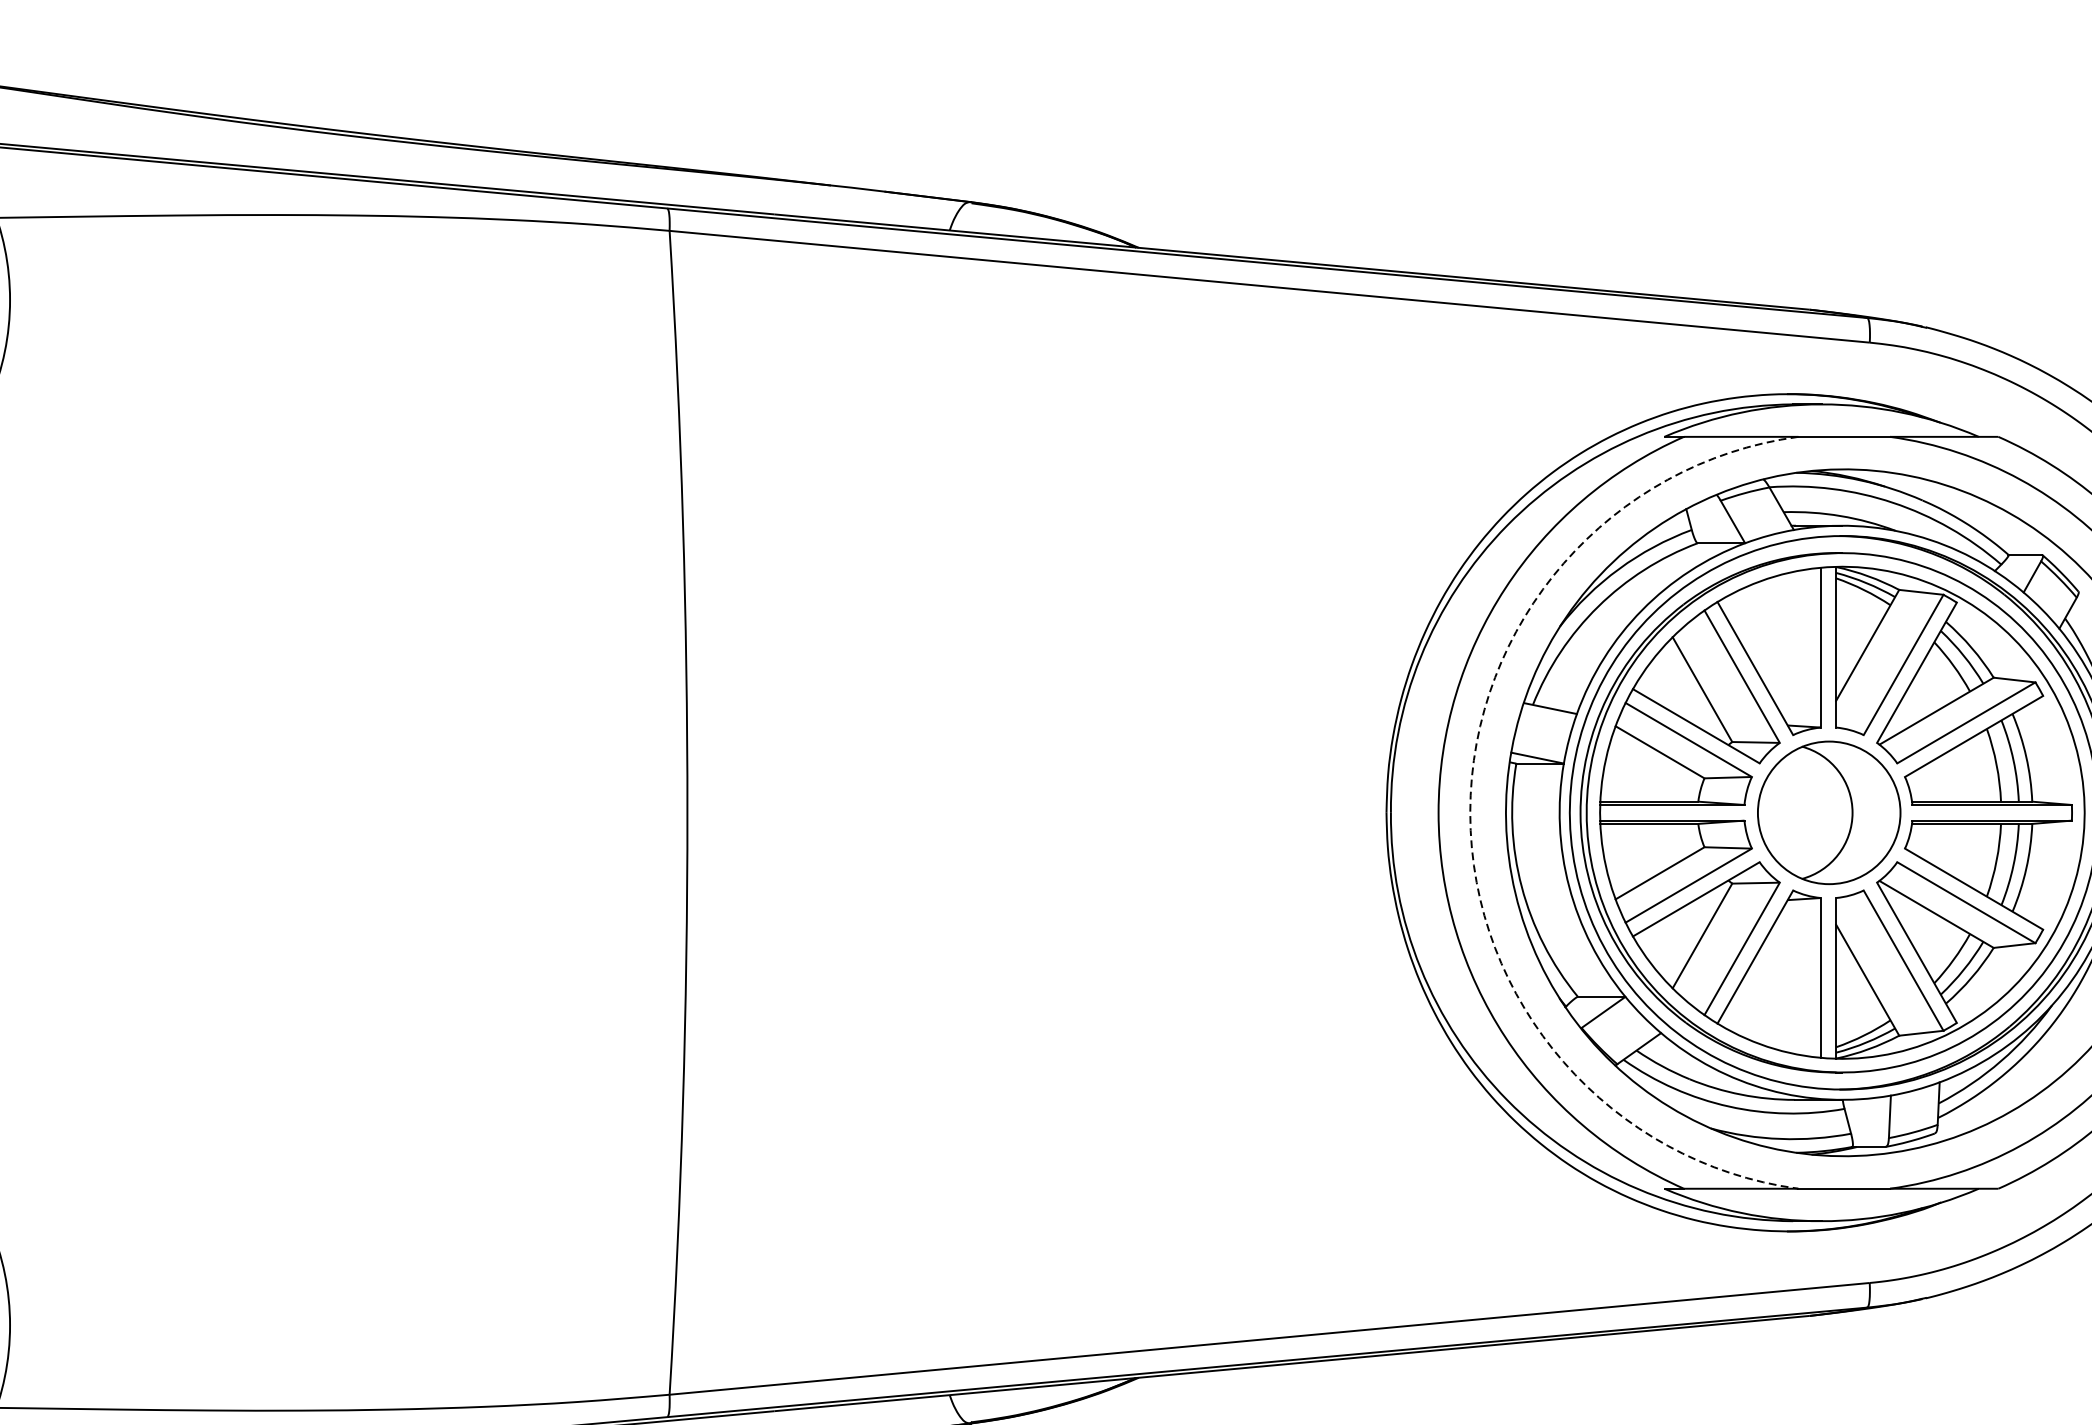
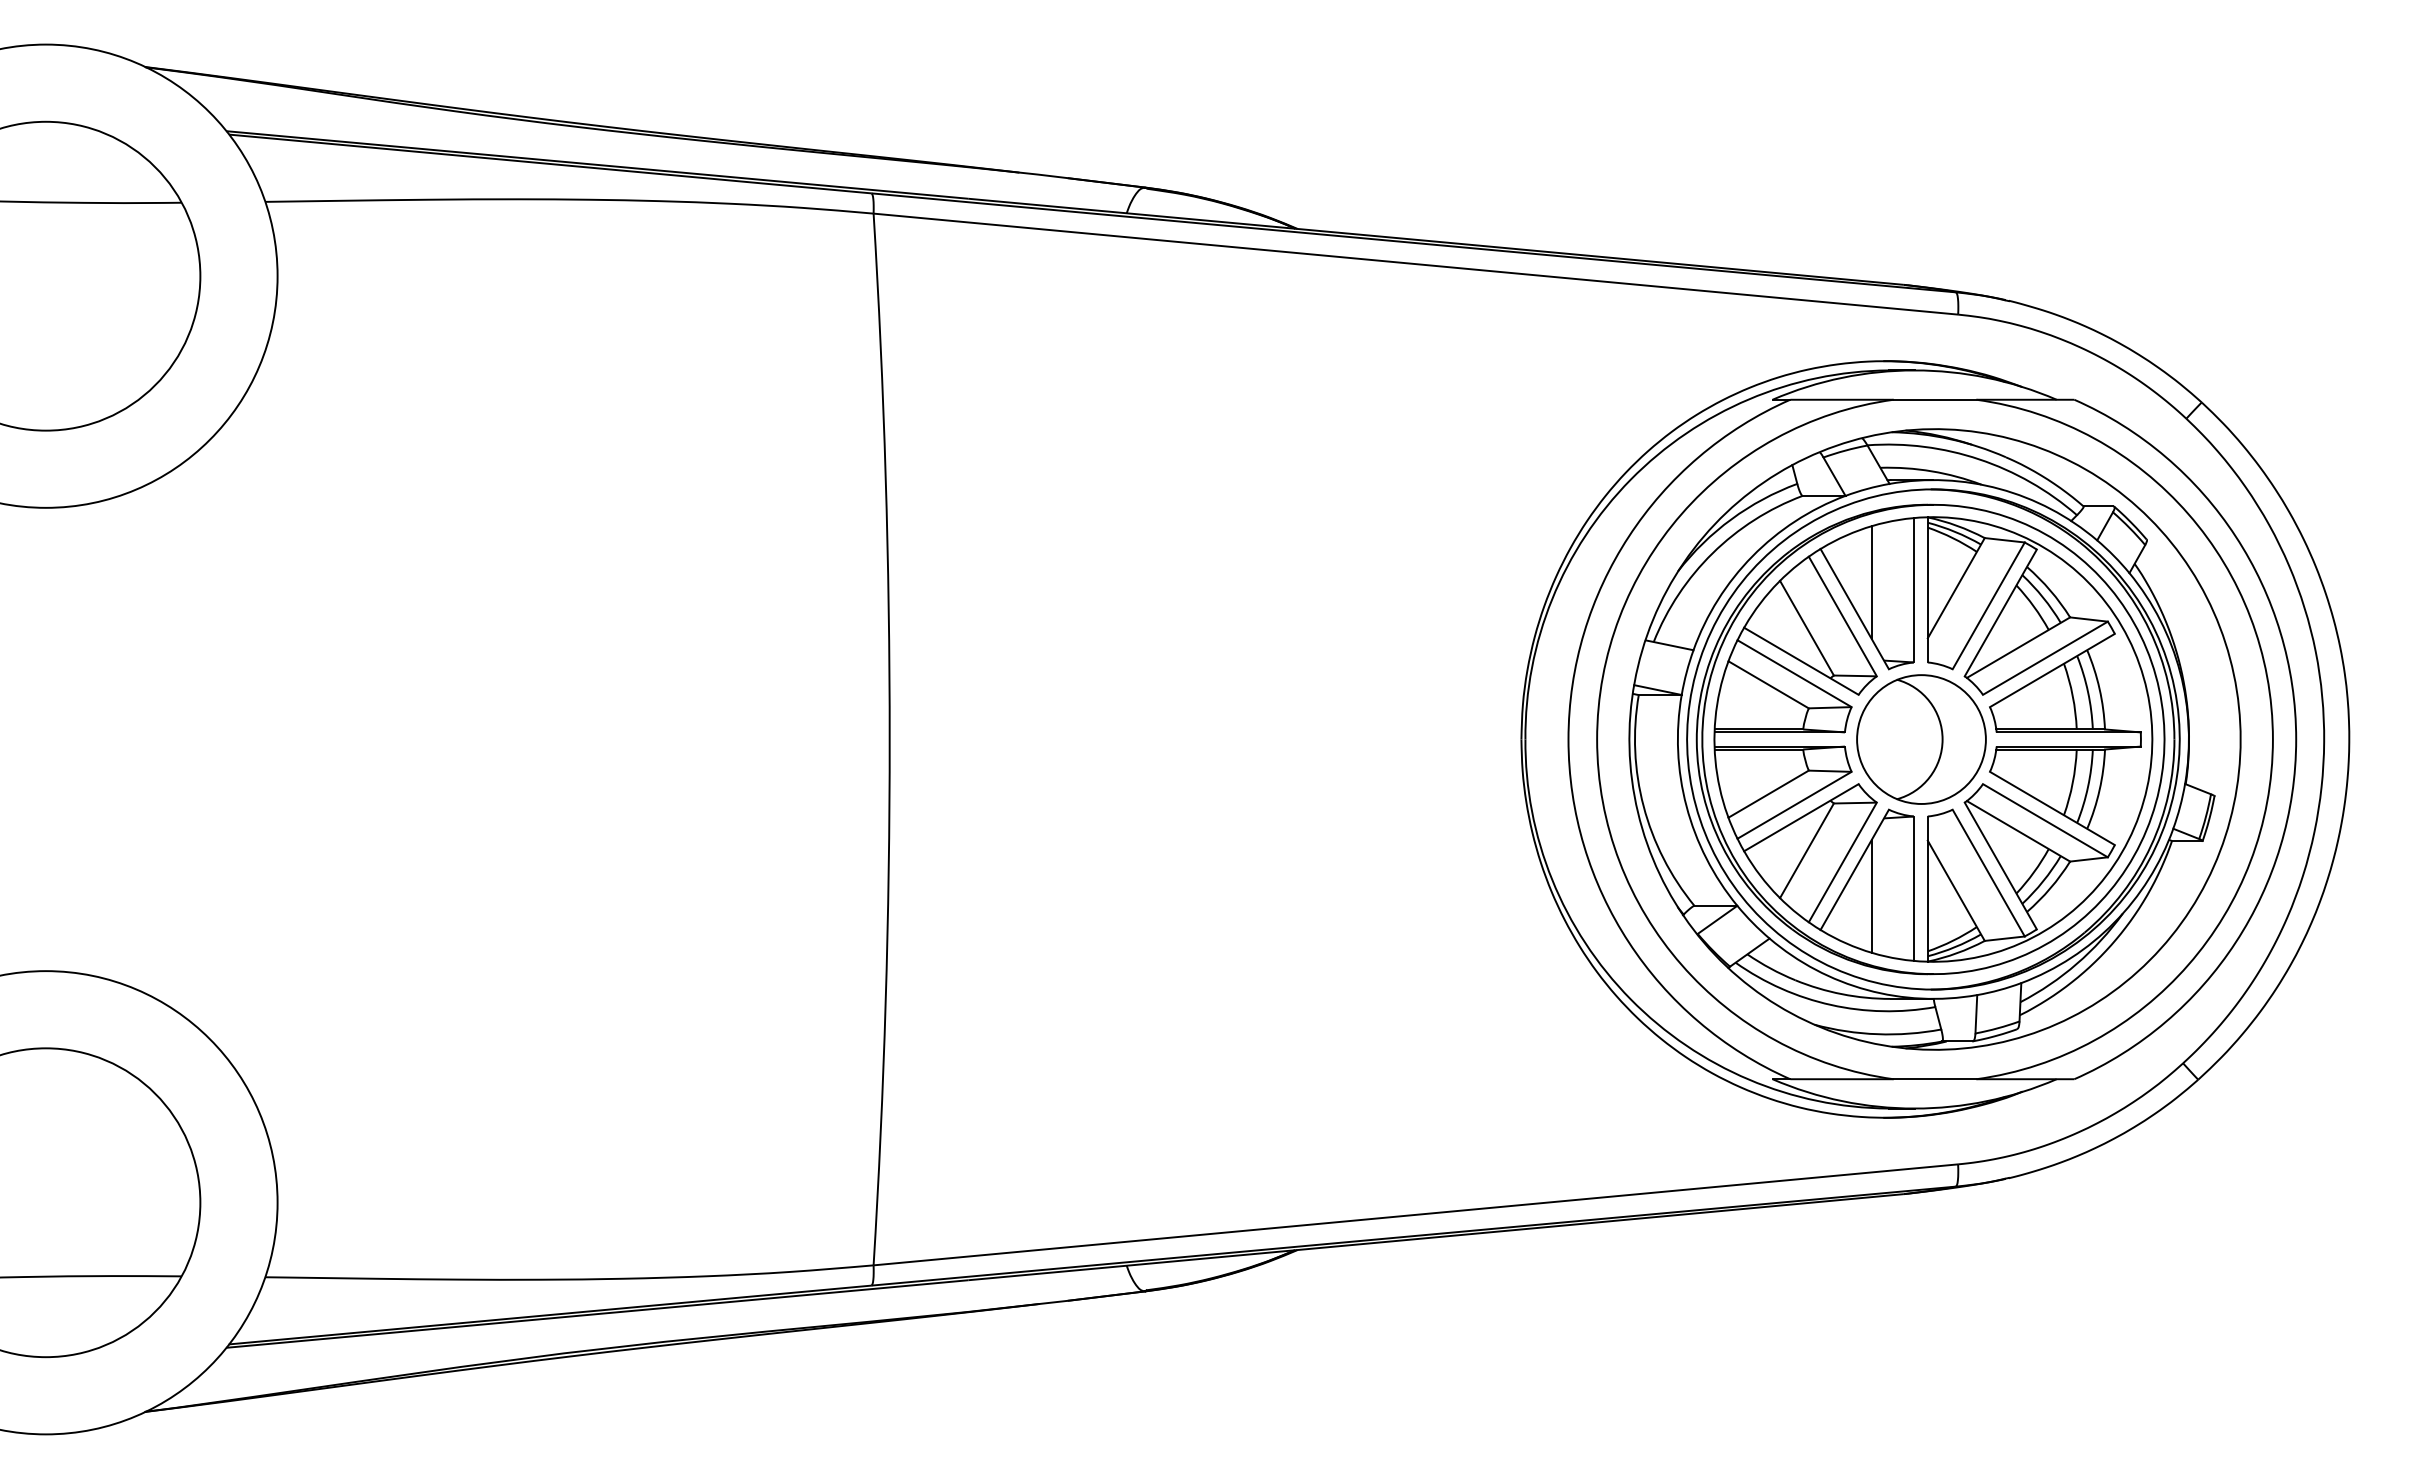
line: (1773, 639) -> (1871, 582), added
arc: (1470, 812) -> (1597, 739), dashed -> solid
line: (1773, 985) -> (1871, 895), added

